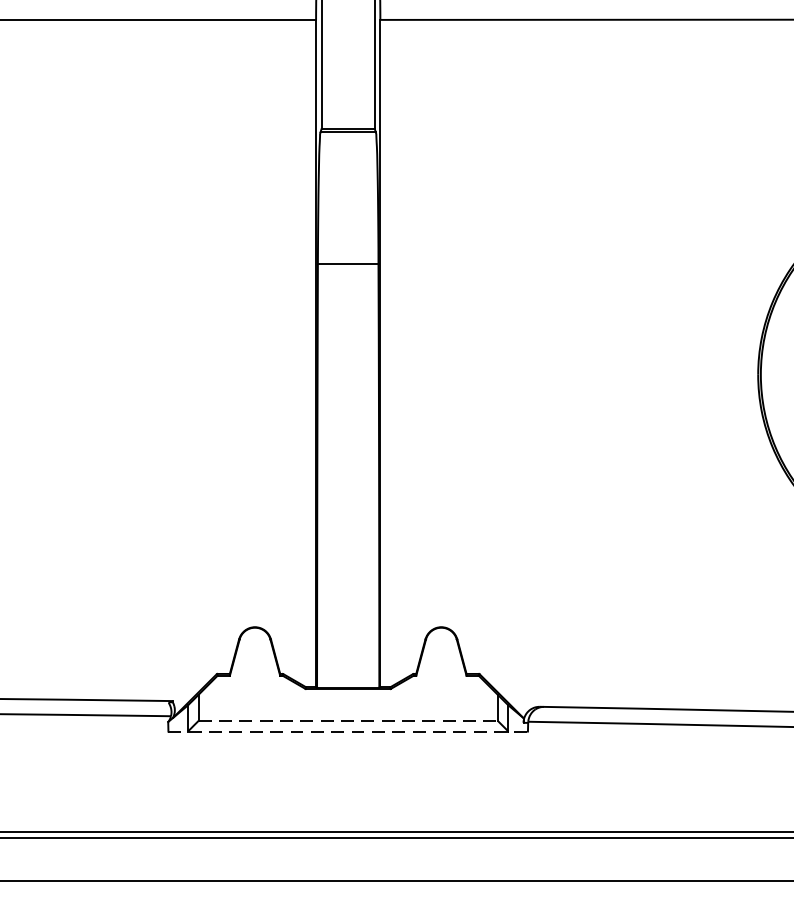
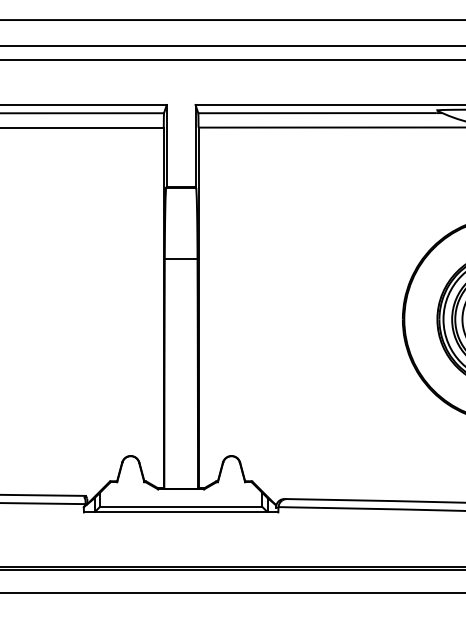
line: (348, 720) -> (181, 506), dashed -> solid
line: (348, 731) -> (181, 512), dashed -> solid

